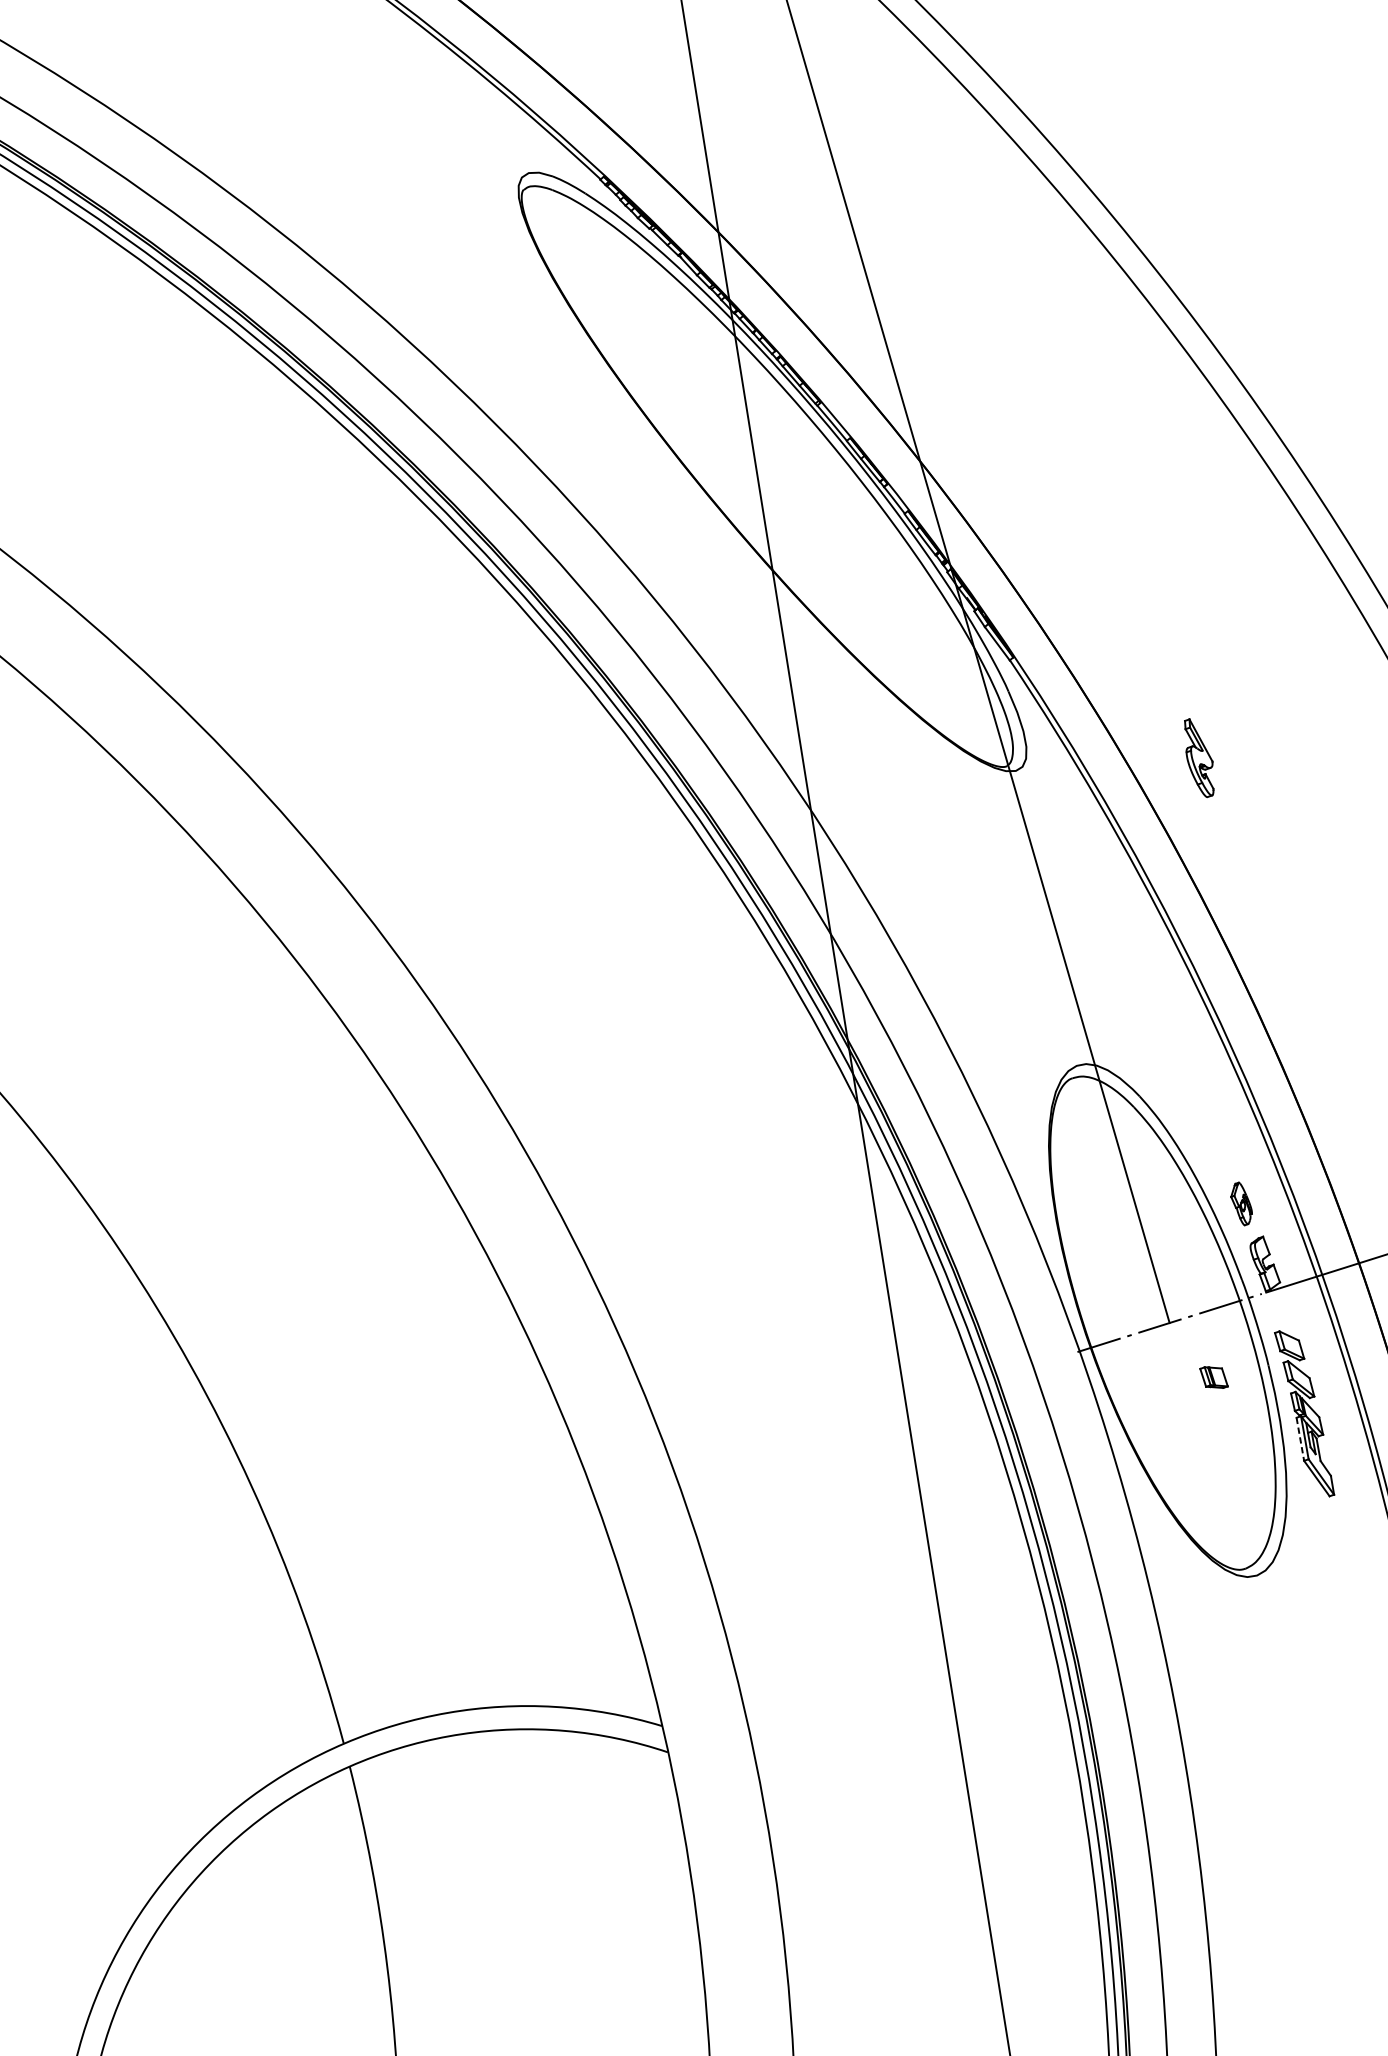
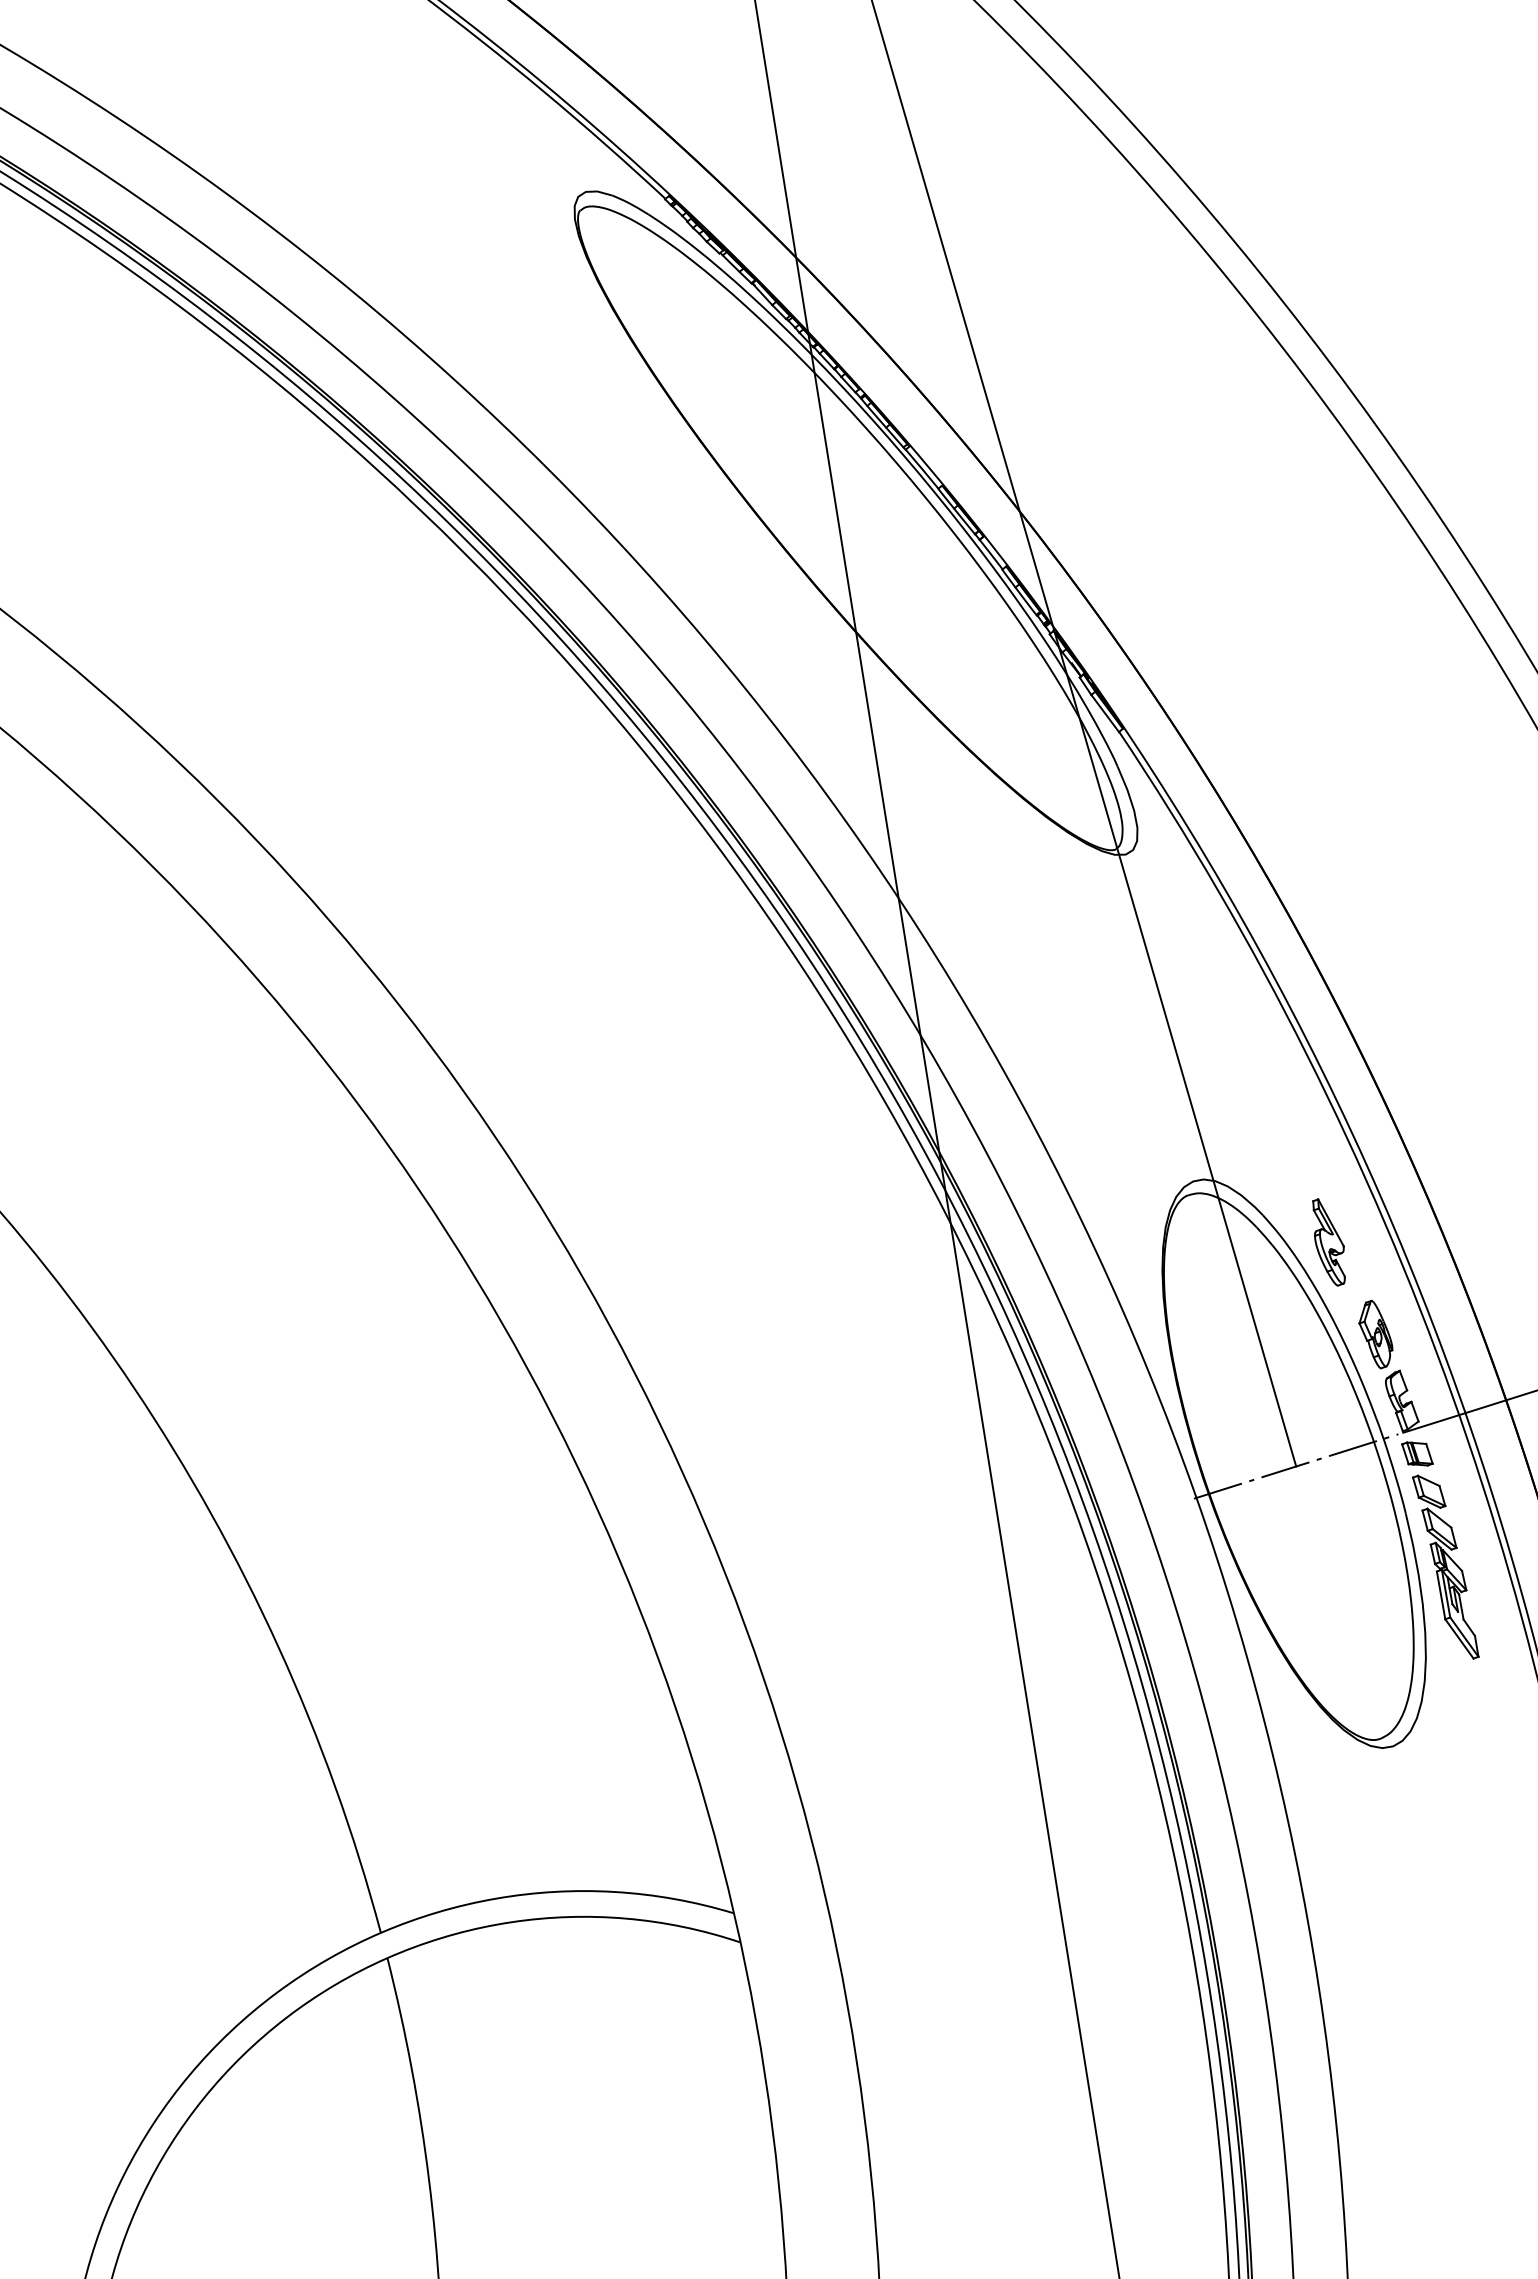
part: (1198, 758) -> (1328, 1242), moved
part: (1241, 1203) -> (1375, 1334), size x1.43
part: (1214, 1377) -> (1417, 1453), moved
line: (1300, 1439) -> (1441, 1595), dashed -> solid

